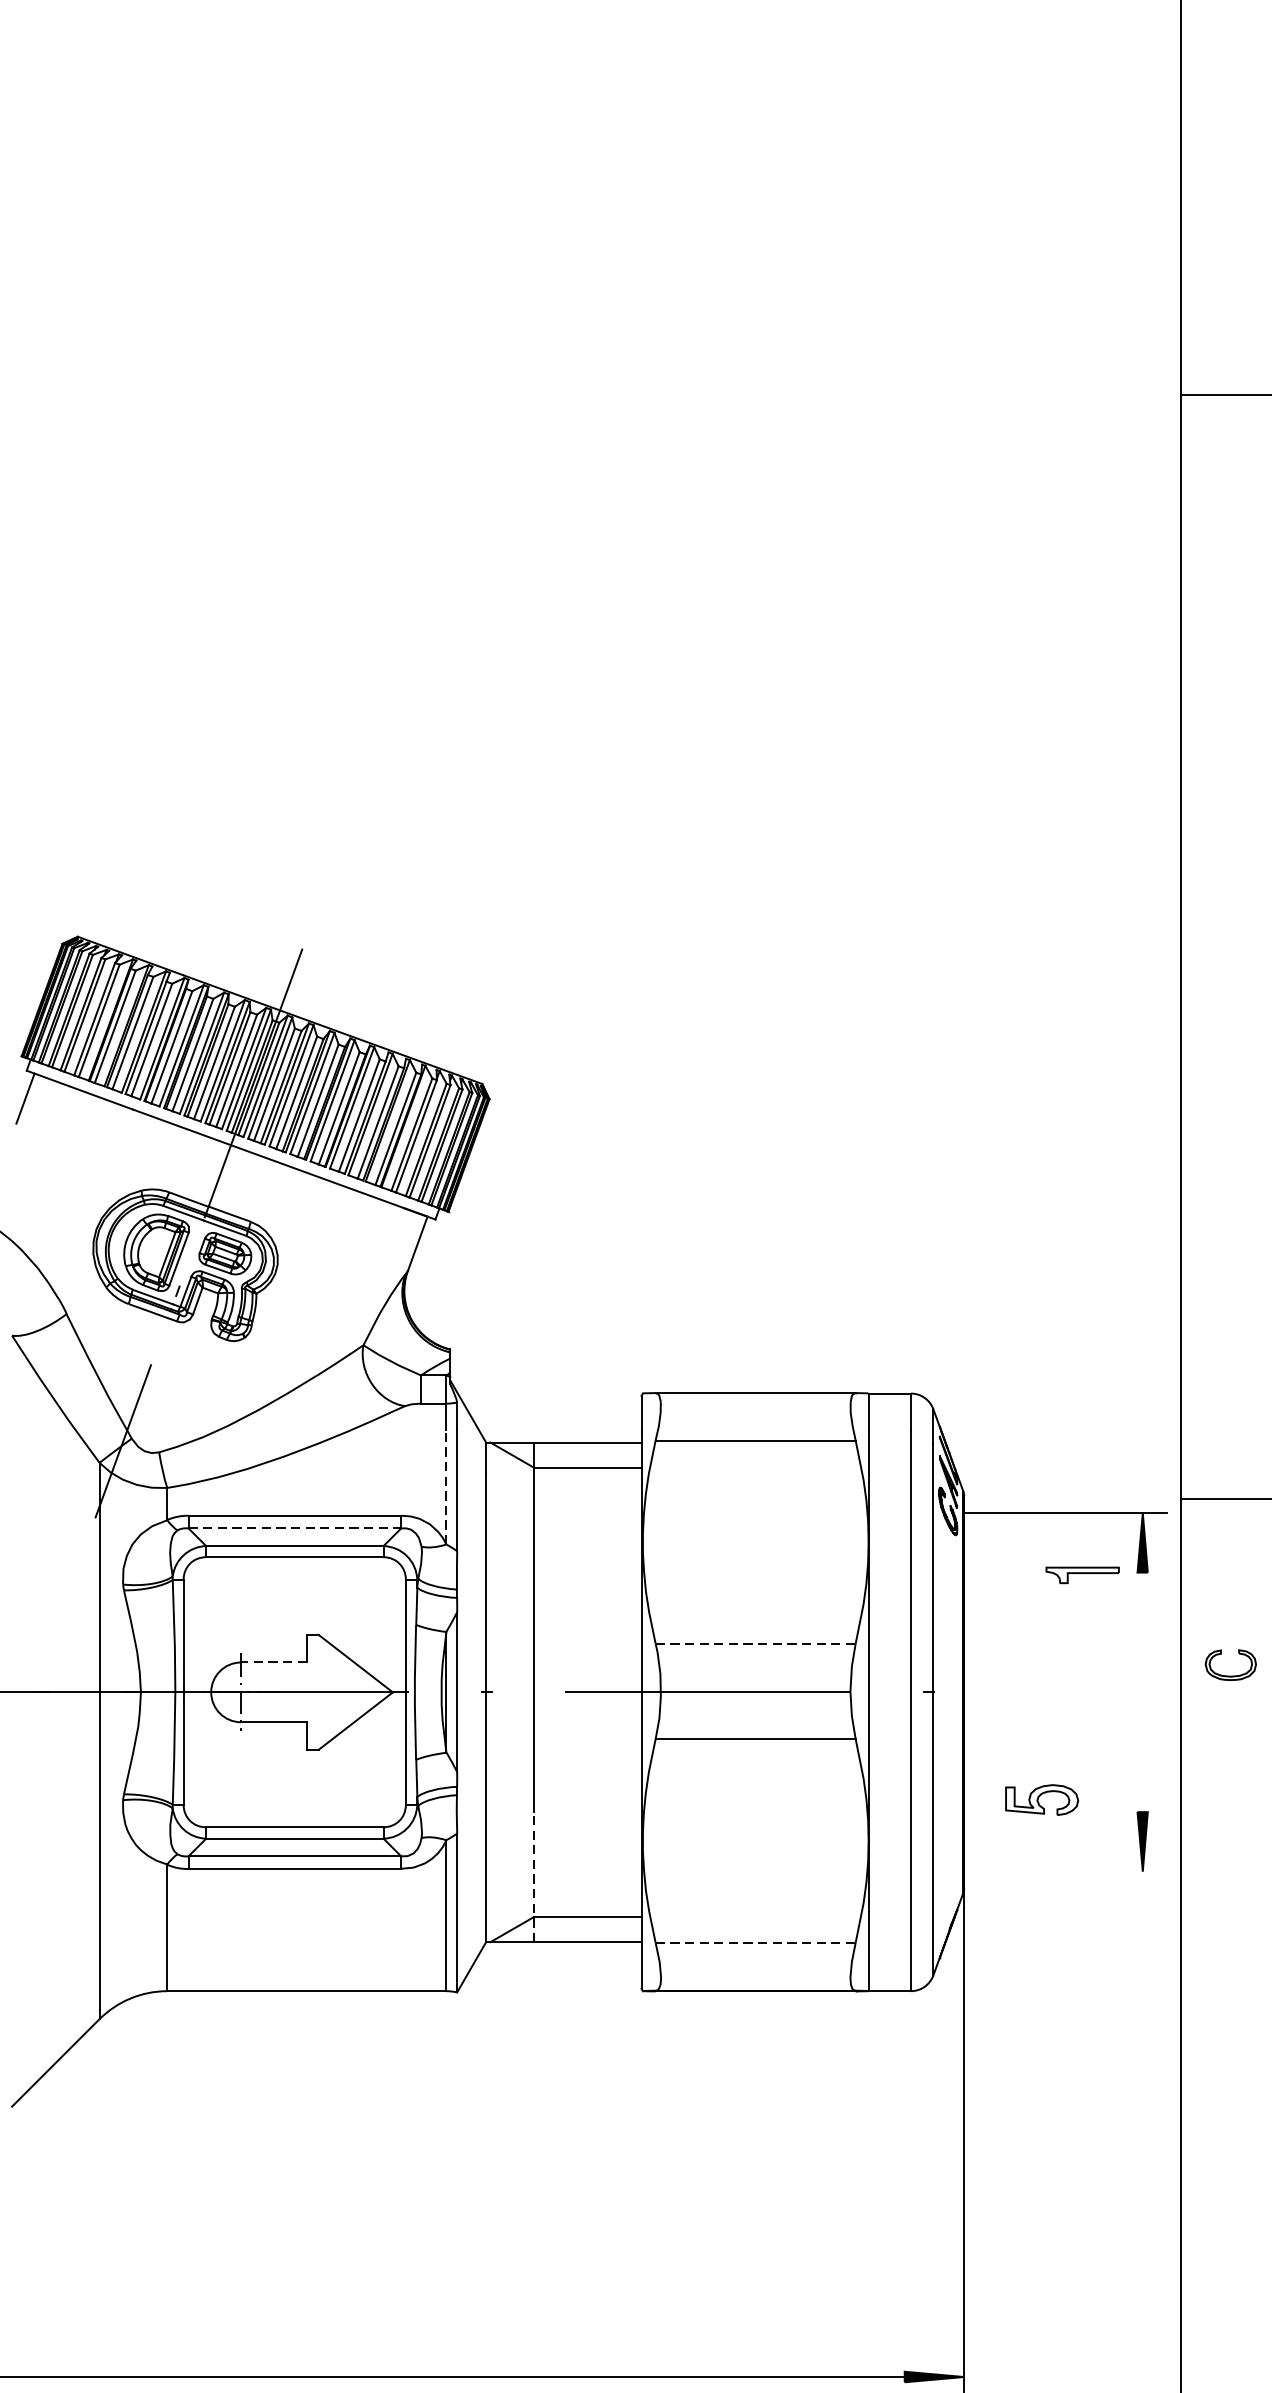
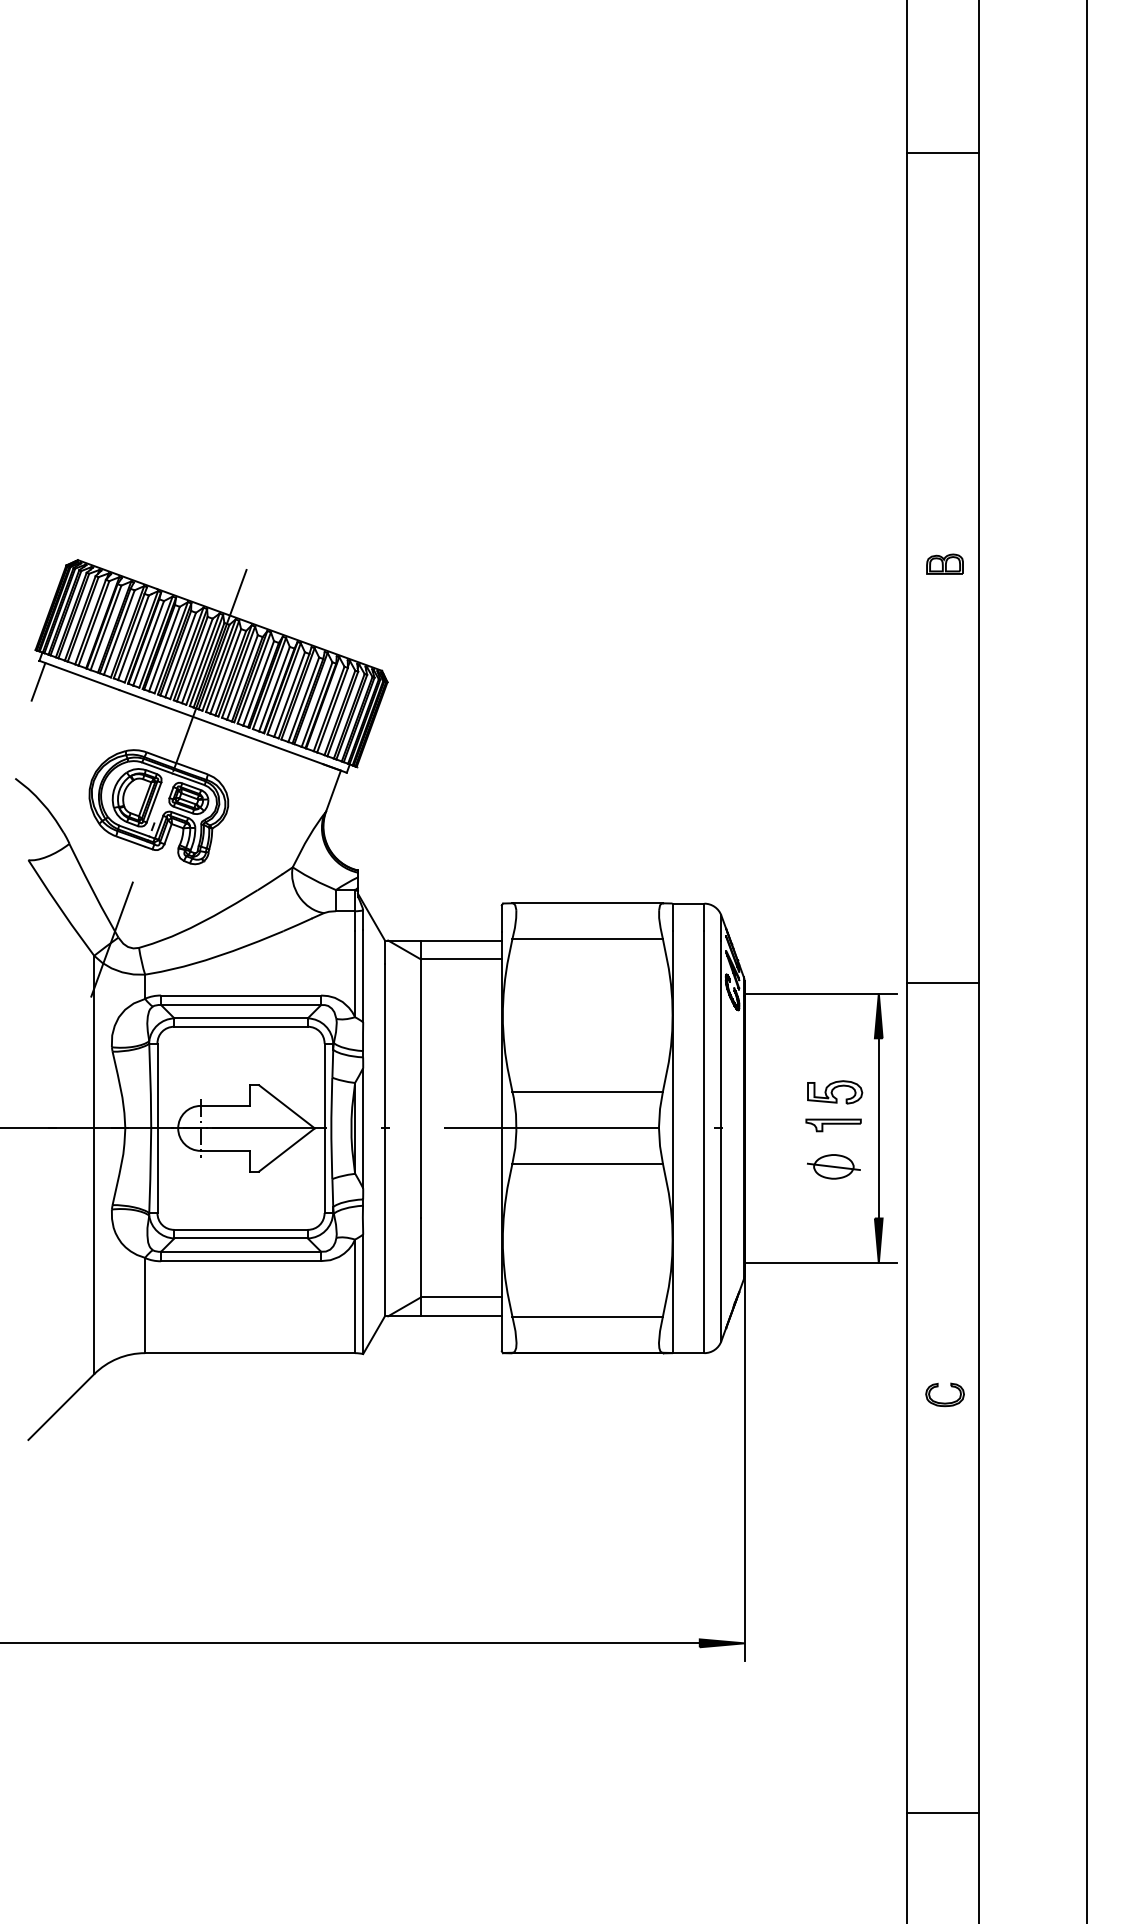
part: (1230, 941) -> (944, 563), added
line: (446, 1487) -> (355, 974), dashed -> solid
line: (295, 1528) -> (241, 1005), dashed -> solid
part: (1082, 1575) -> (833, 1125), moved
line: (756, 1643) -> (588, 1091), dashed -> solid
line: (274, 1661) -> (225, 1105), dashed -> solid
part: (1230, 1675) -> (944, 1402), moved
line: (1142, 1692) -> (878, 1128), added
part: (1082, 1743) -> (833, 1166), added
part: (1042, 1800) -> (835, 1092), moved
line: (1065, 1871) -> (820, 1263), added
line: (533, 1877) -> (420, 1267), dashed -> solid
line: (756, 1942) -> (588, 1316), dashed -> solid

